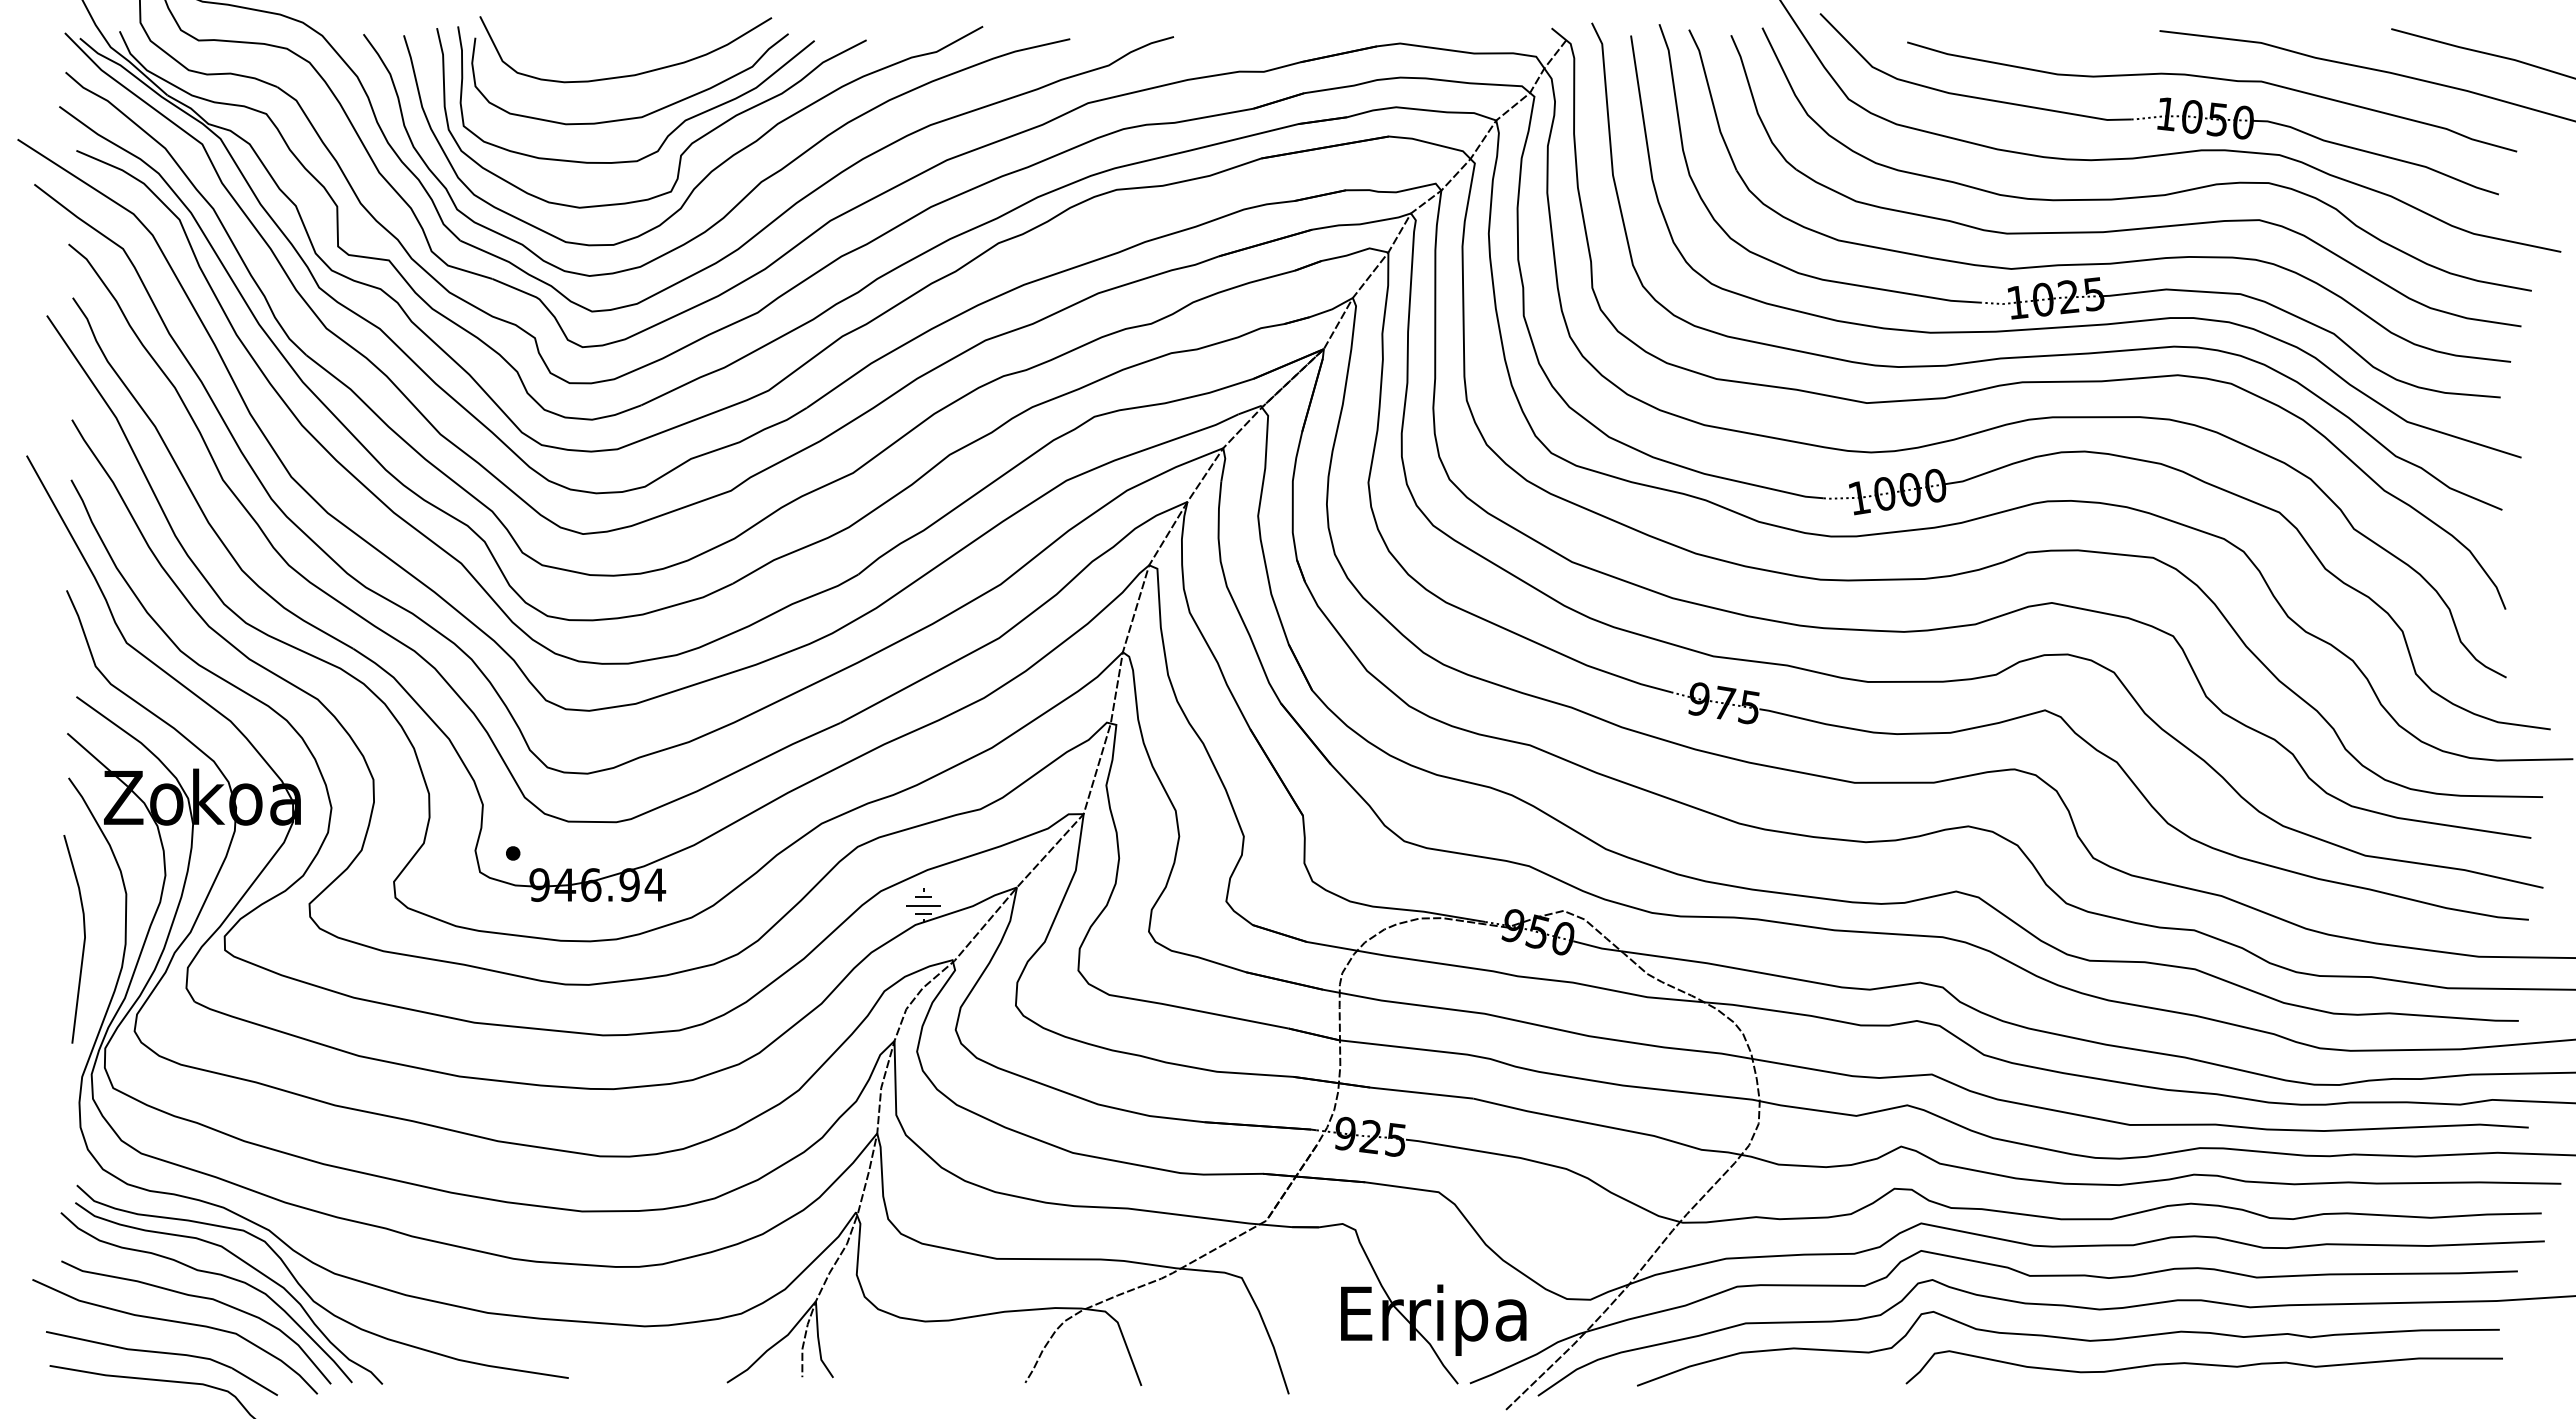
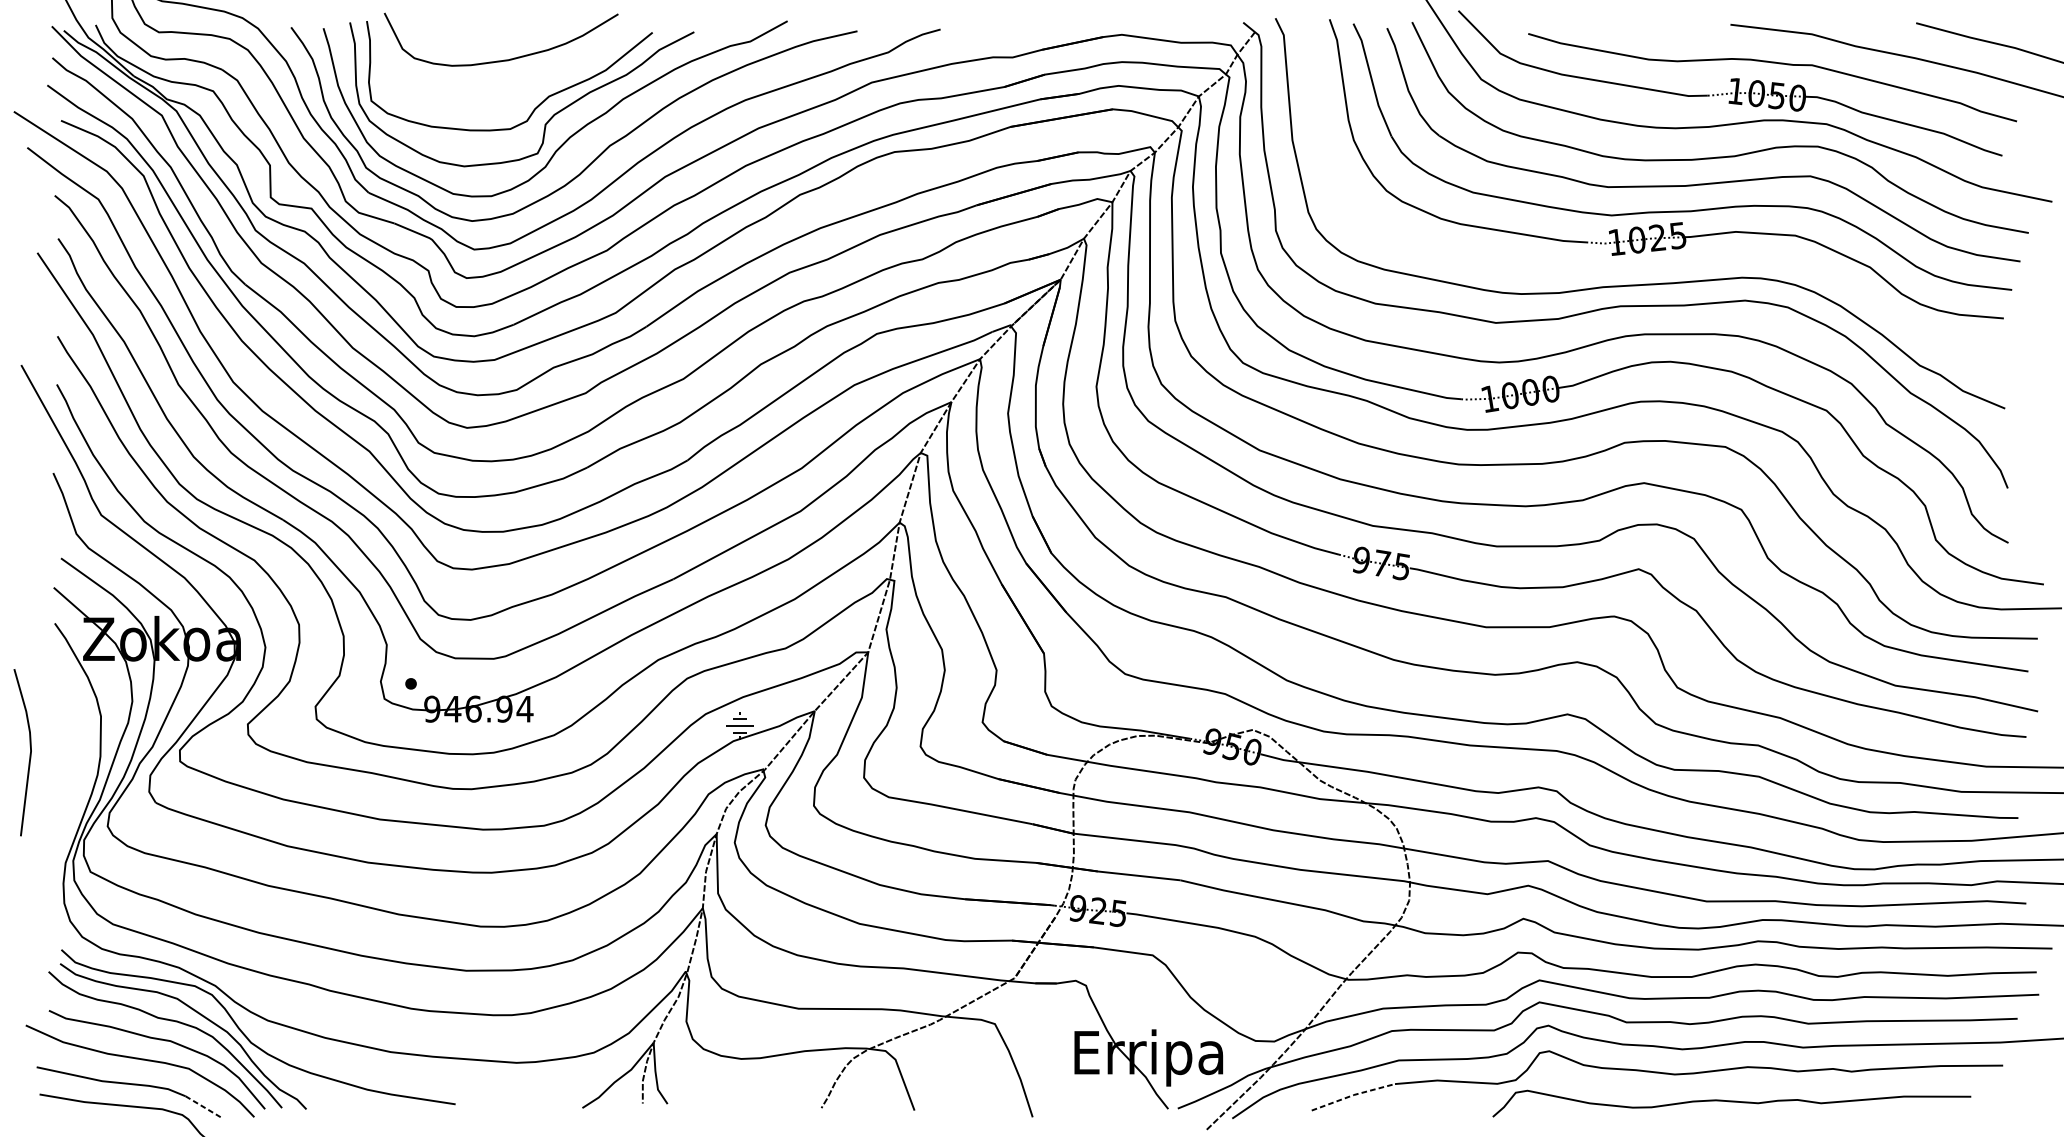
curve: (637, 116) -> (510, 93), removed
curve: (2084, 324) -> (1670, 259), removed
line: (83, 939) -> (29, 752), moved
curve: (2203, 1365) -> (1731, 1102), moved
line: (1688, 1366) -> (1352, 1095), solid -> dashed
line: (254, 1381) -> (203, 1107), solid -> dashed

